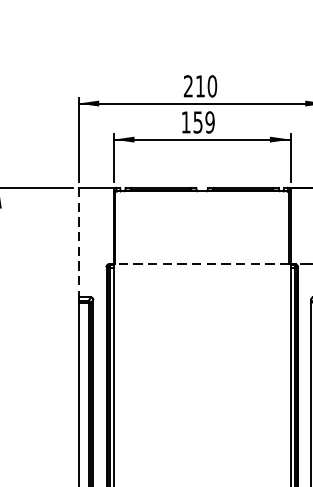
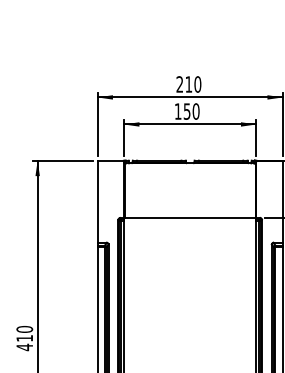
text: (209, 122) -> (195, 111), 159 -> 150
line: (78, 243) -> (97, 202), dashed -> solid
line: (201, 265) -> (189, 218), dashed -> solid

